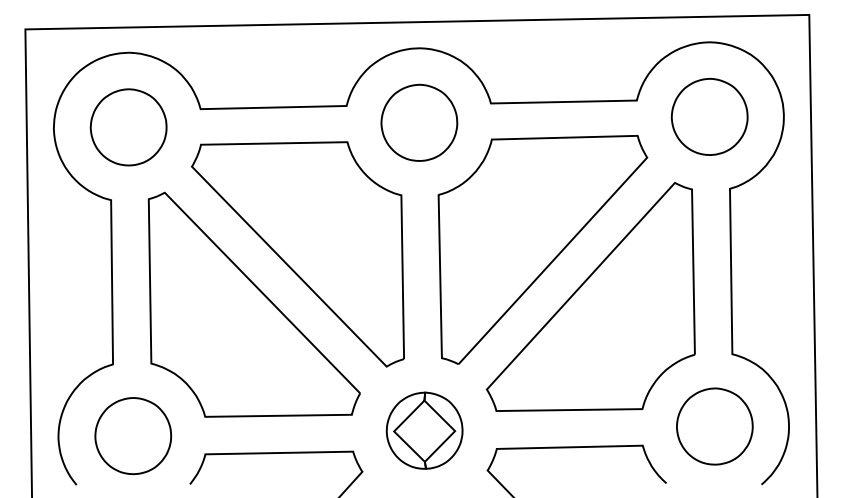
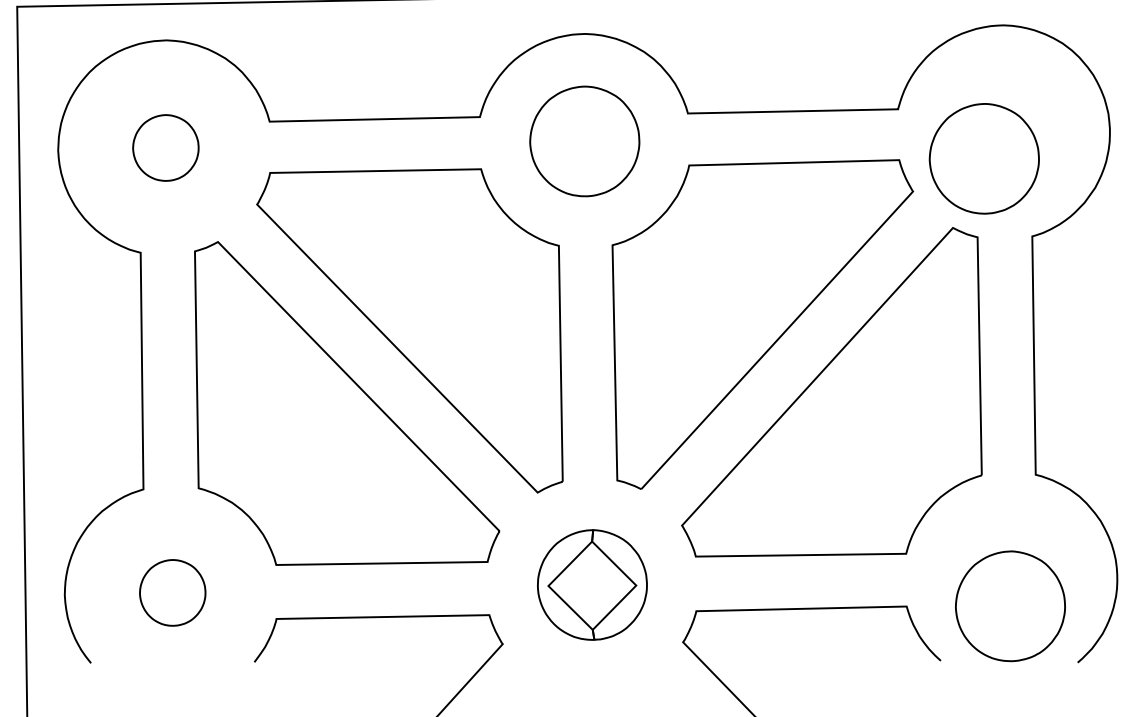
part: (709, 116) -> (984, 158), moved
part: (128, 127) -> (165, 148), size x0.6
part: (714, 426) -> (1009, 606), moved
part: (133, 436) -> (172, 593), size x0.6

